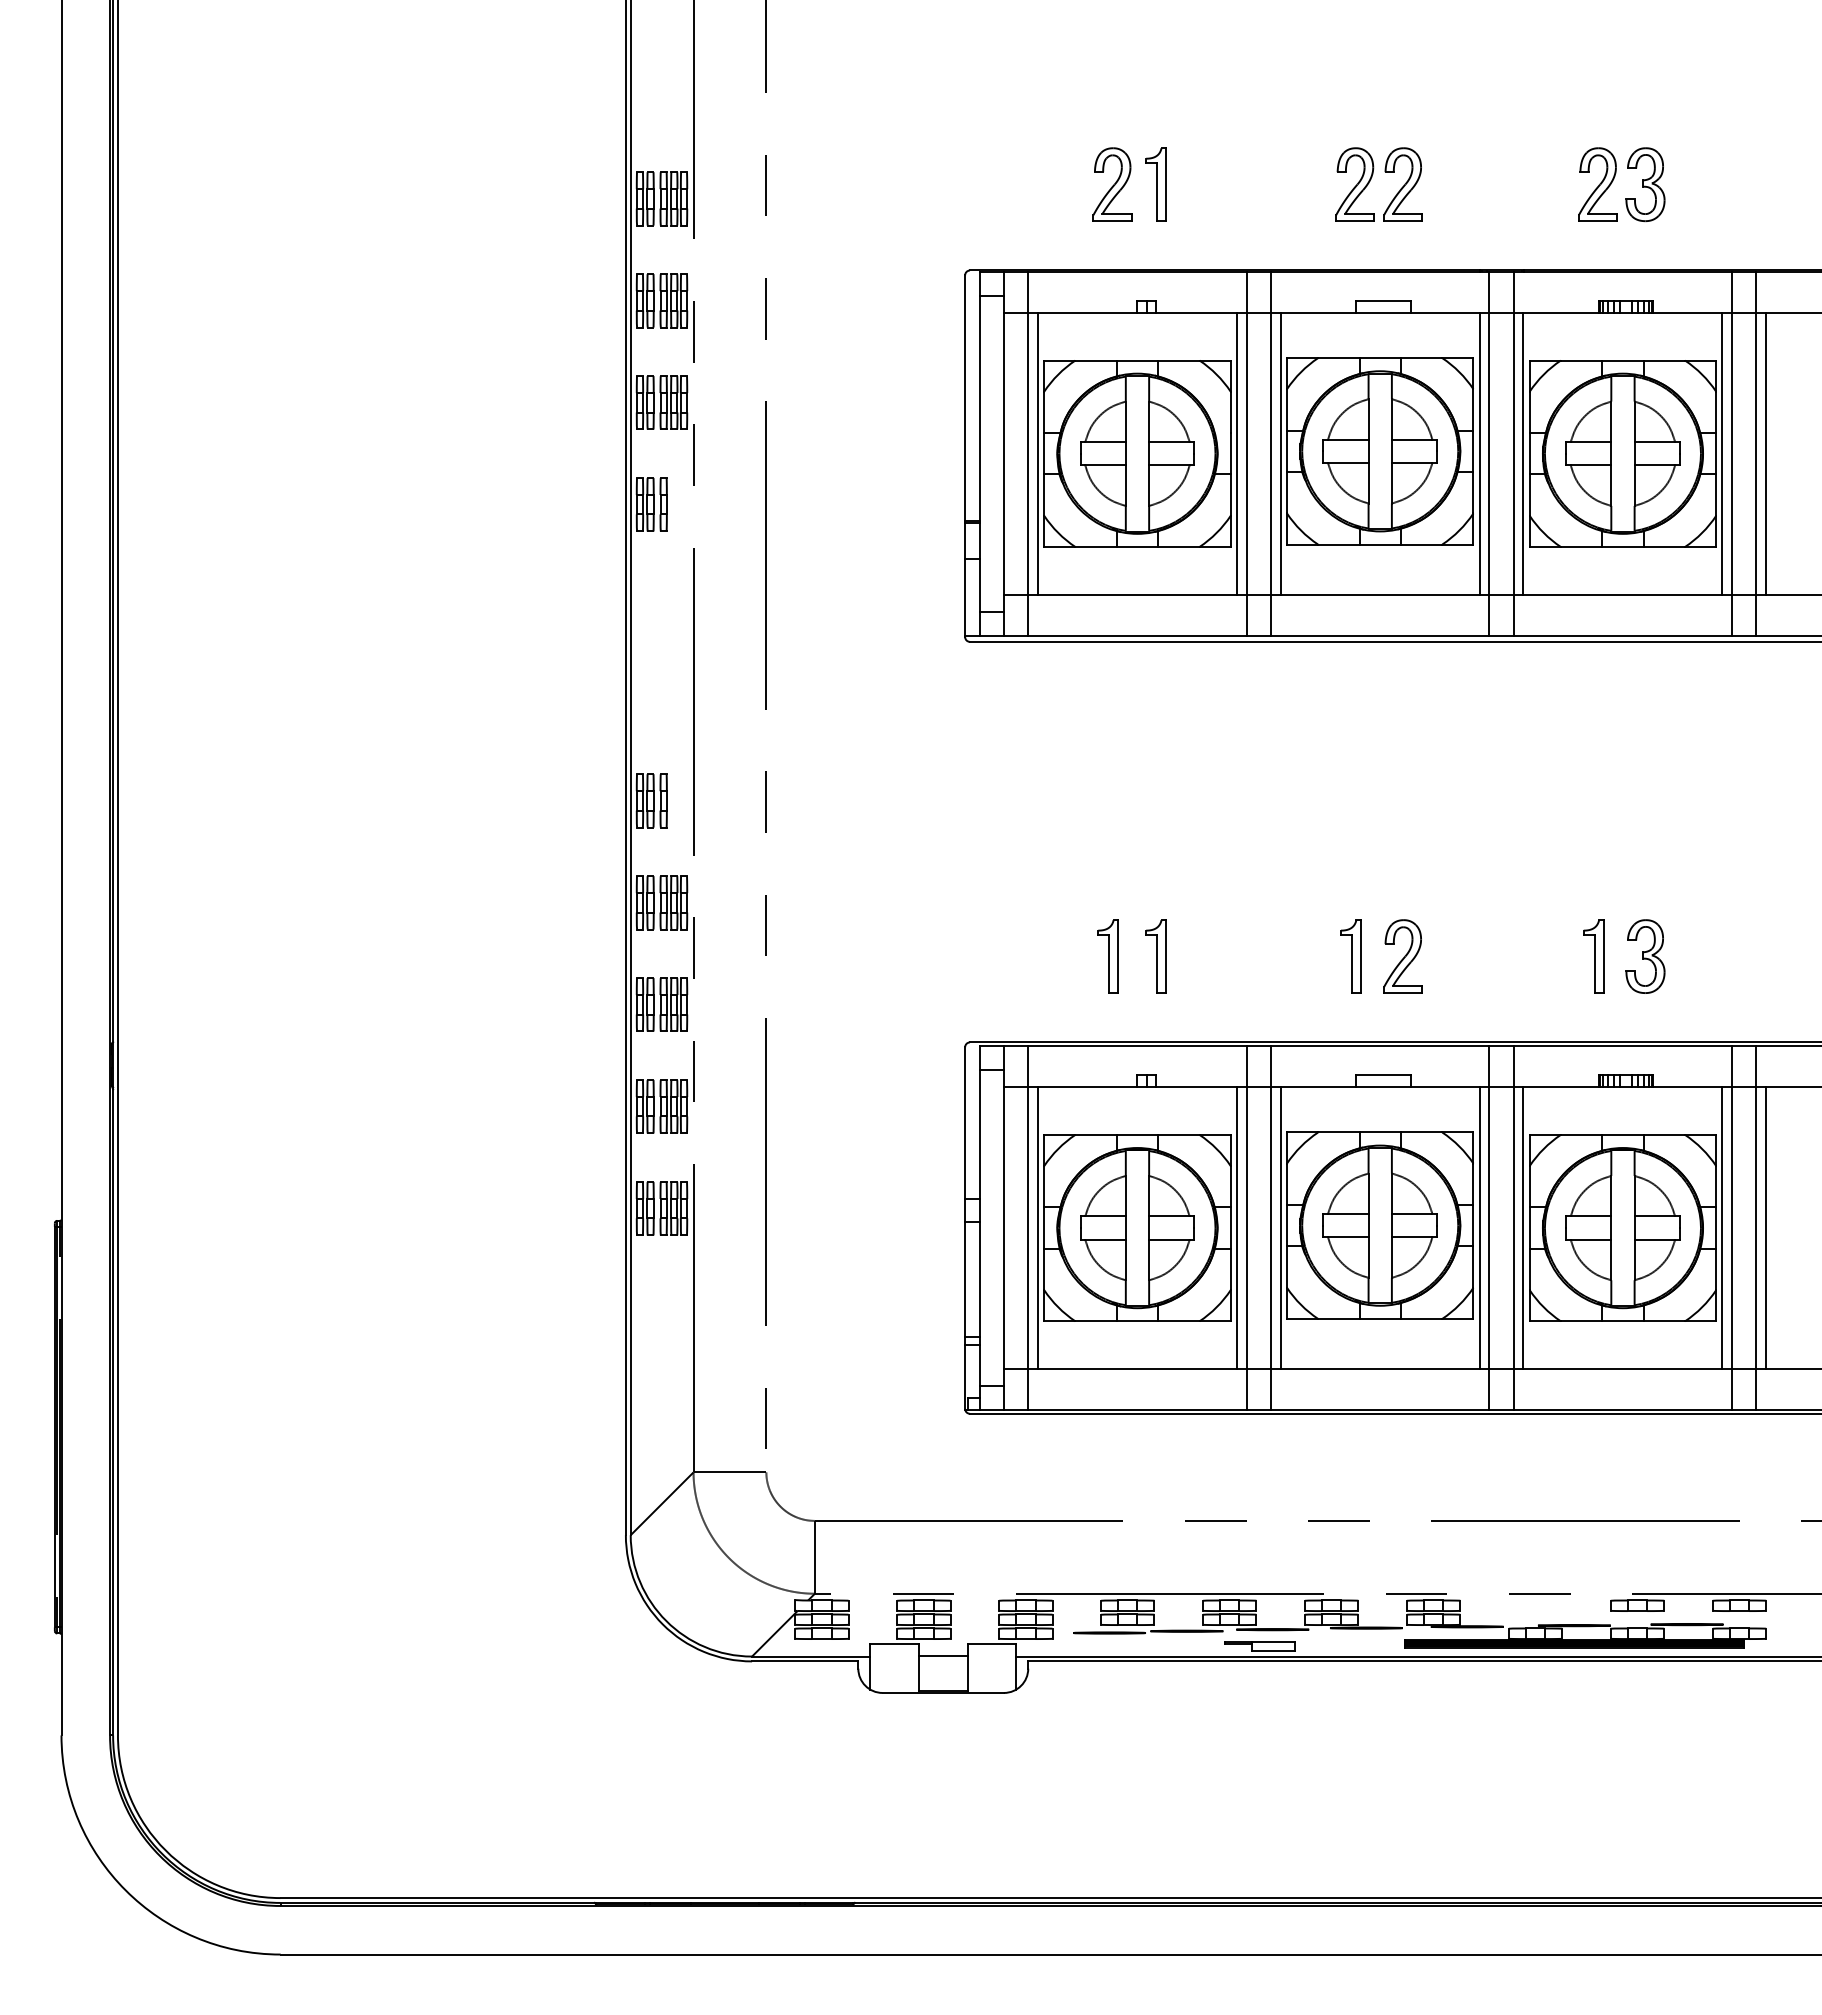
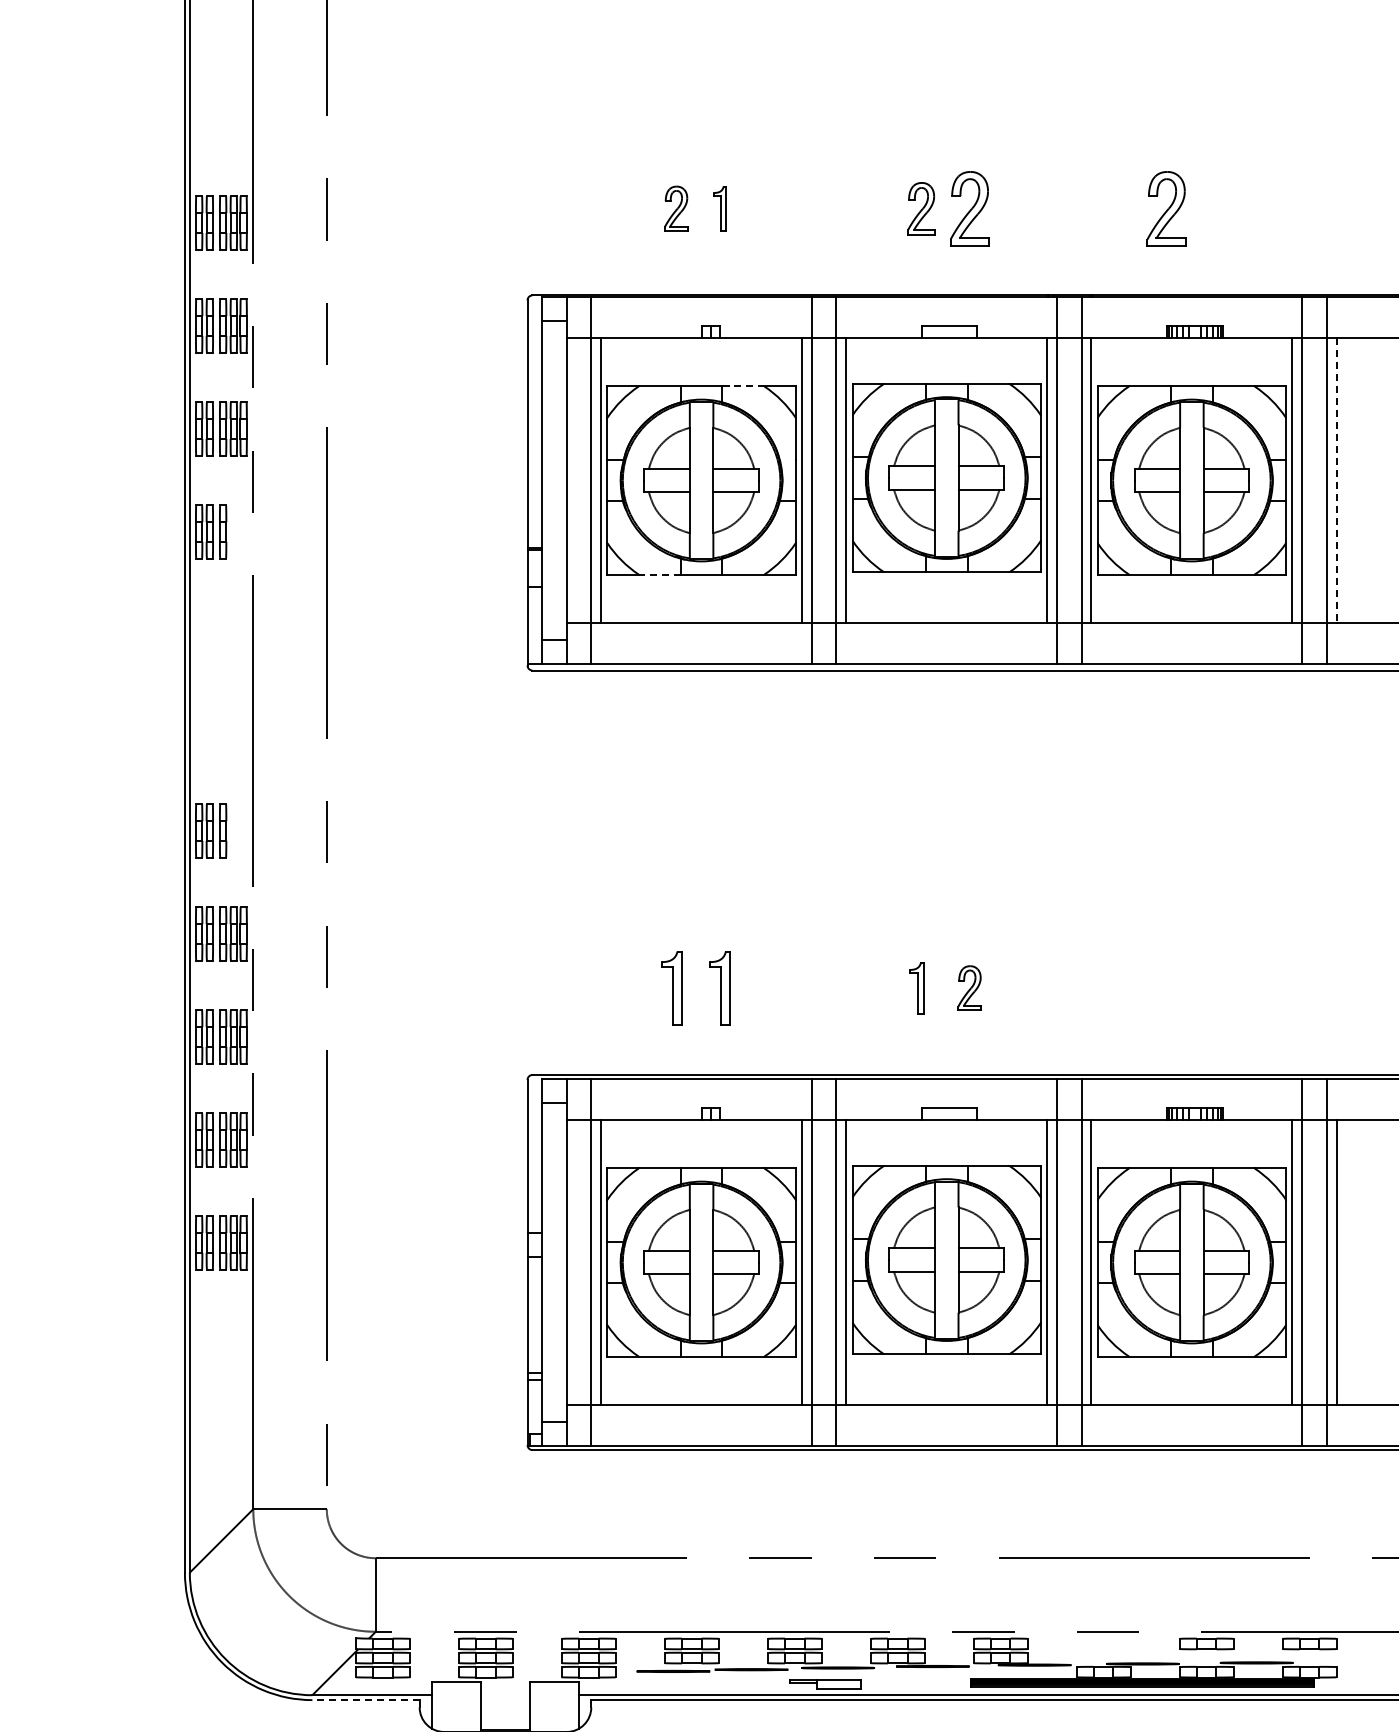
part: (1112, 184) -> (676, 208), size x0.6
part: (1155, 184) -> (719, 208), size x0.6
part: (1354, 184) -> (920, 208), size x0.7
part: (1645, 184) -> (1214, 208), removed
line: (1178, 360) -> (743, 386), solid -> dashed
line: (1766, 453) -> (1336, 480), solid -> dashed
line: (1096, 546) -> (660, 574), solid -> dashed
part: (1350, 956) -> (916, 988), size x0.7
part: (1402, 956) -> (969, 988), size x0.6
part: (1593, 956) -> (1162, 988), removed
part: (1645, 956) -> (1214, 988), removed
line: (943, 1655) -> (505, 1694), removed
line: (804, 1661) -> (365, 1700), solid -> dashed

